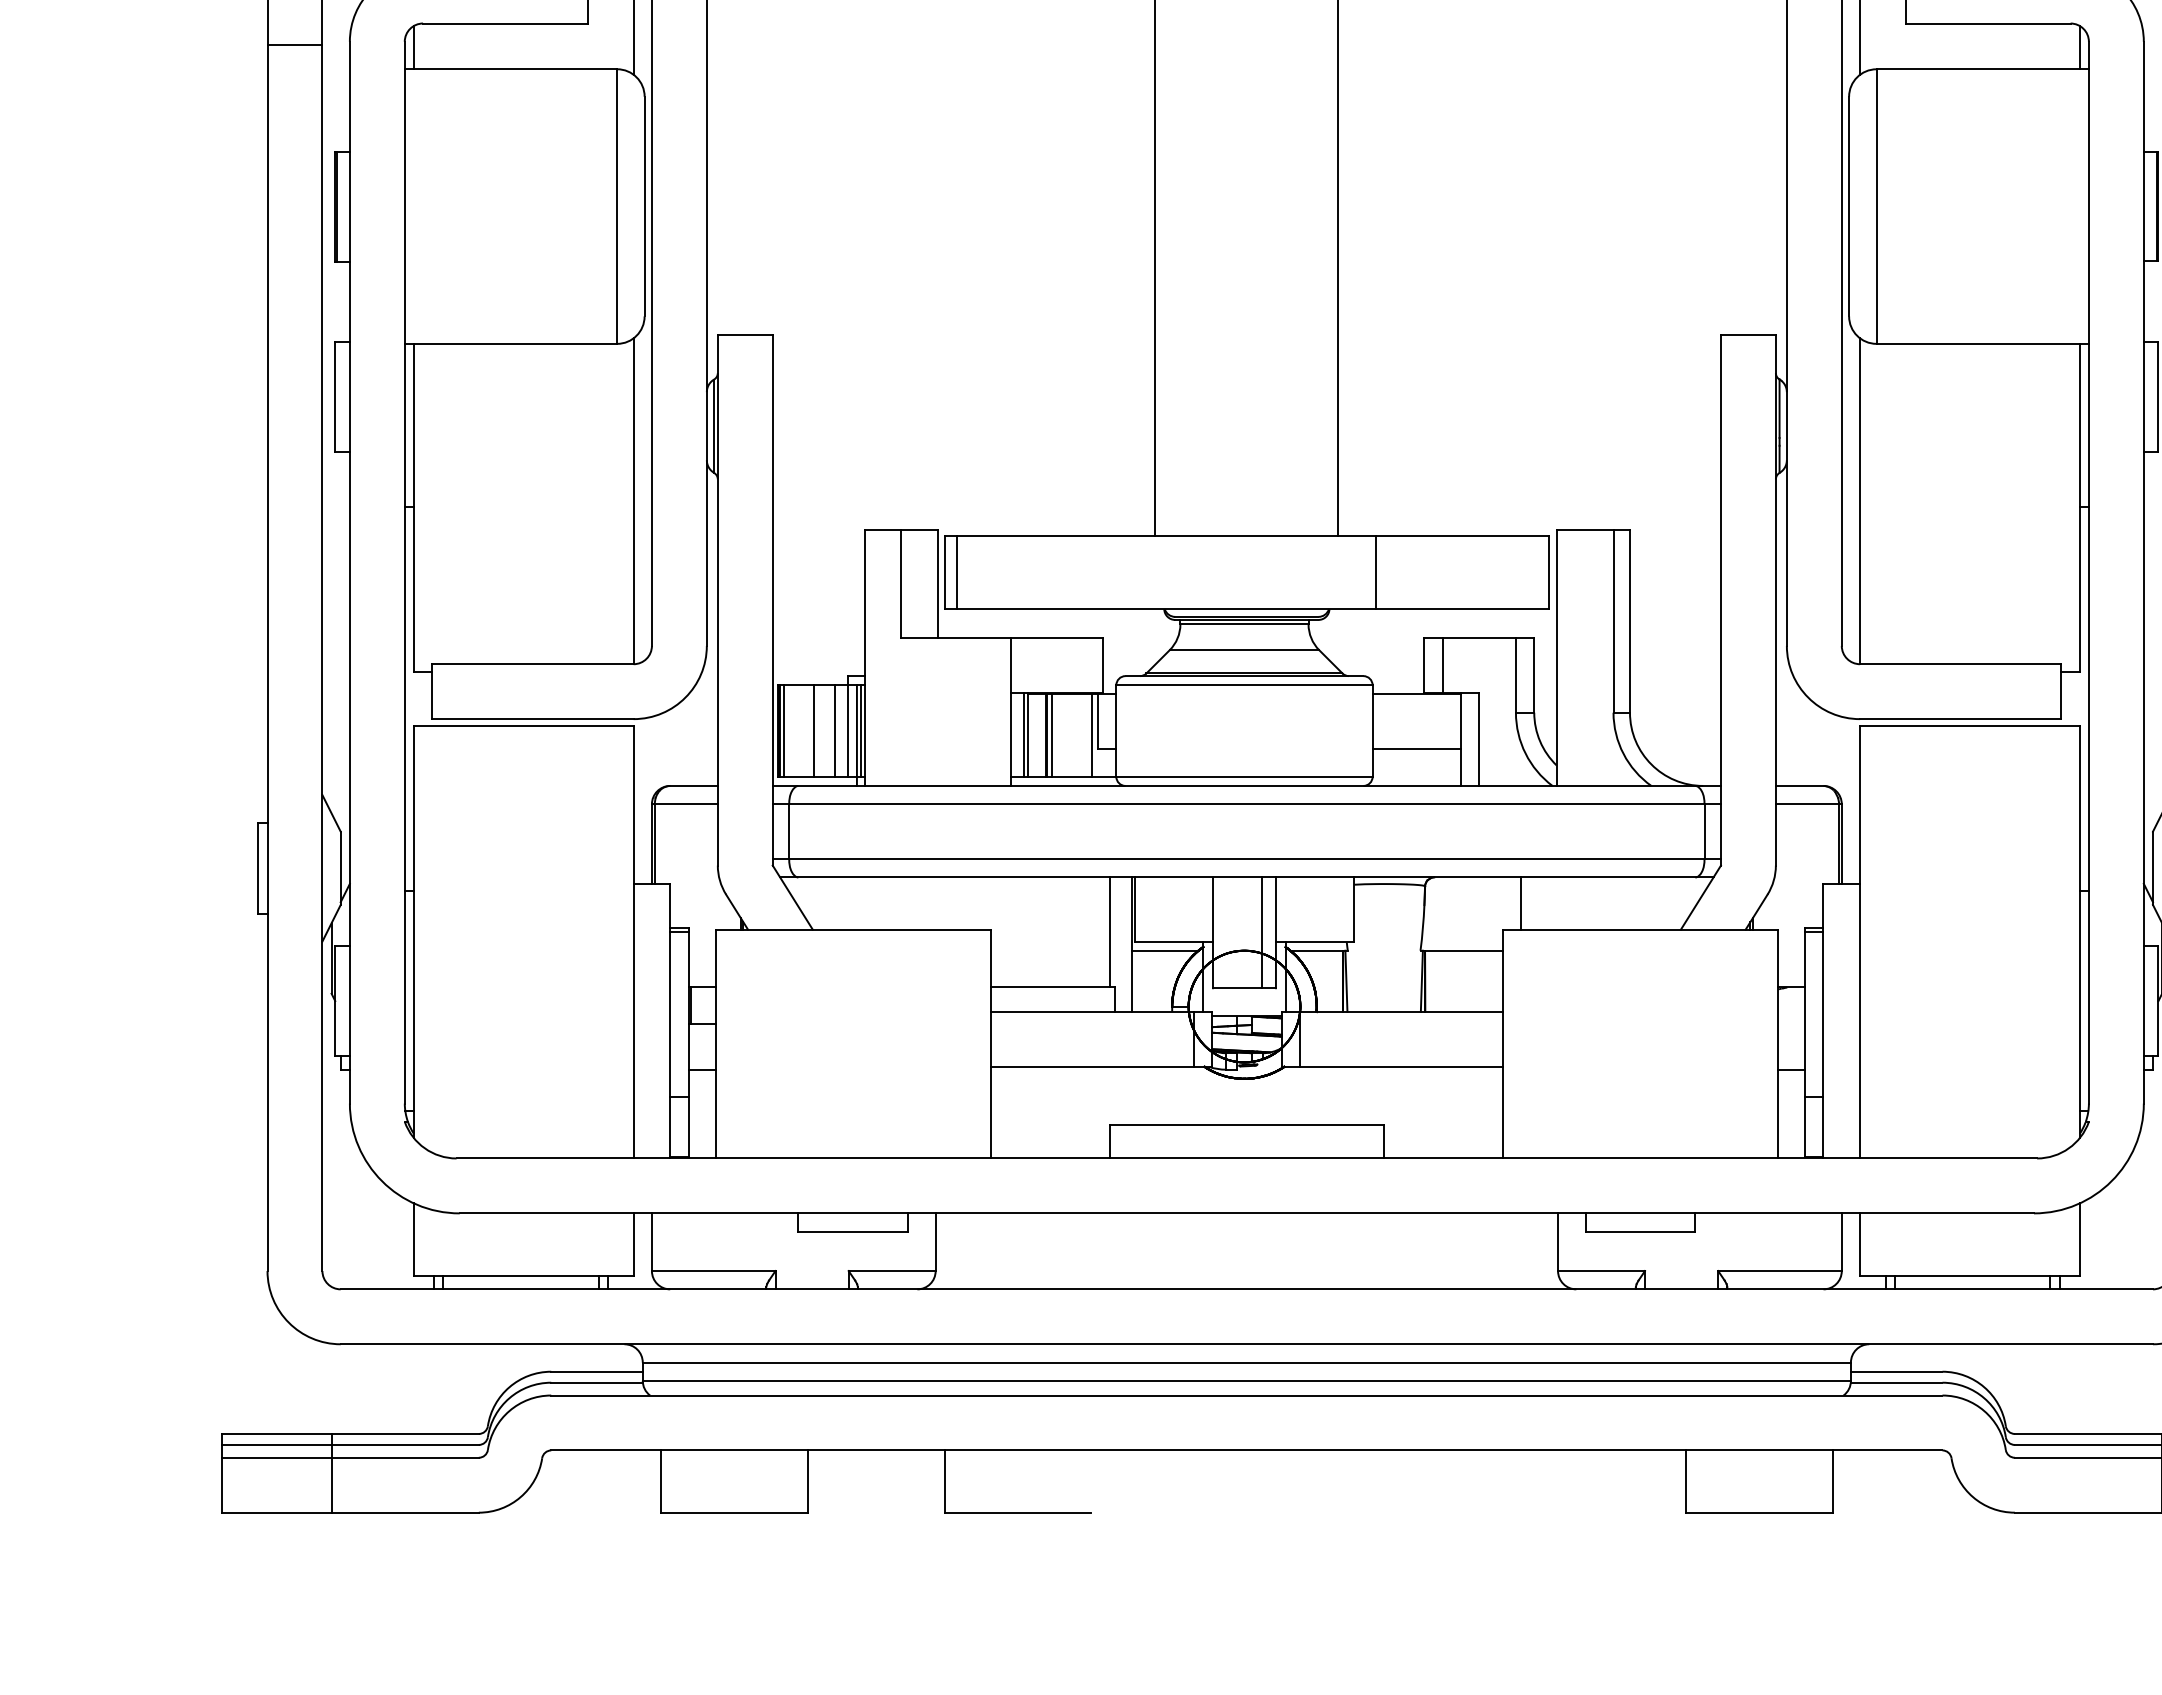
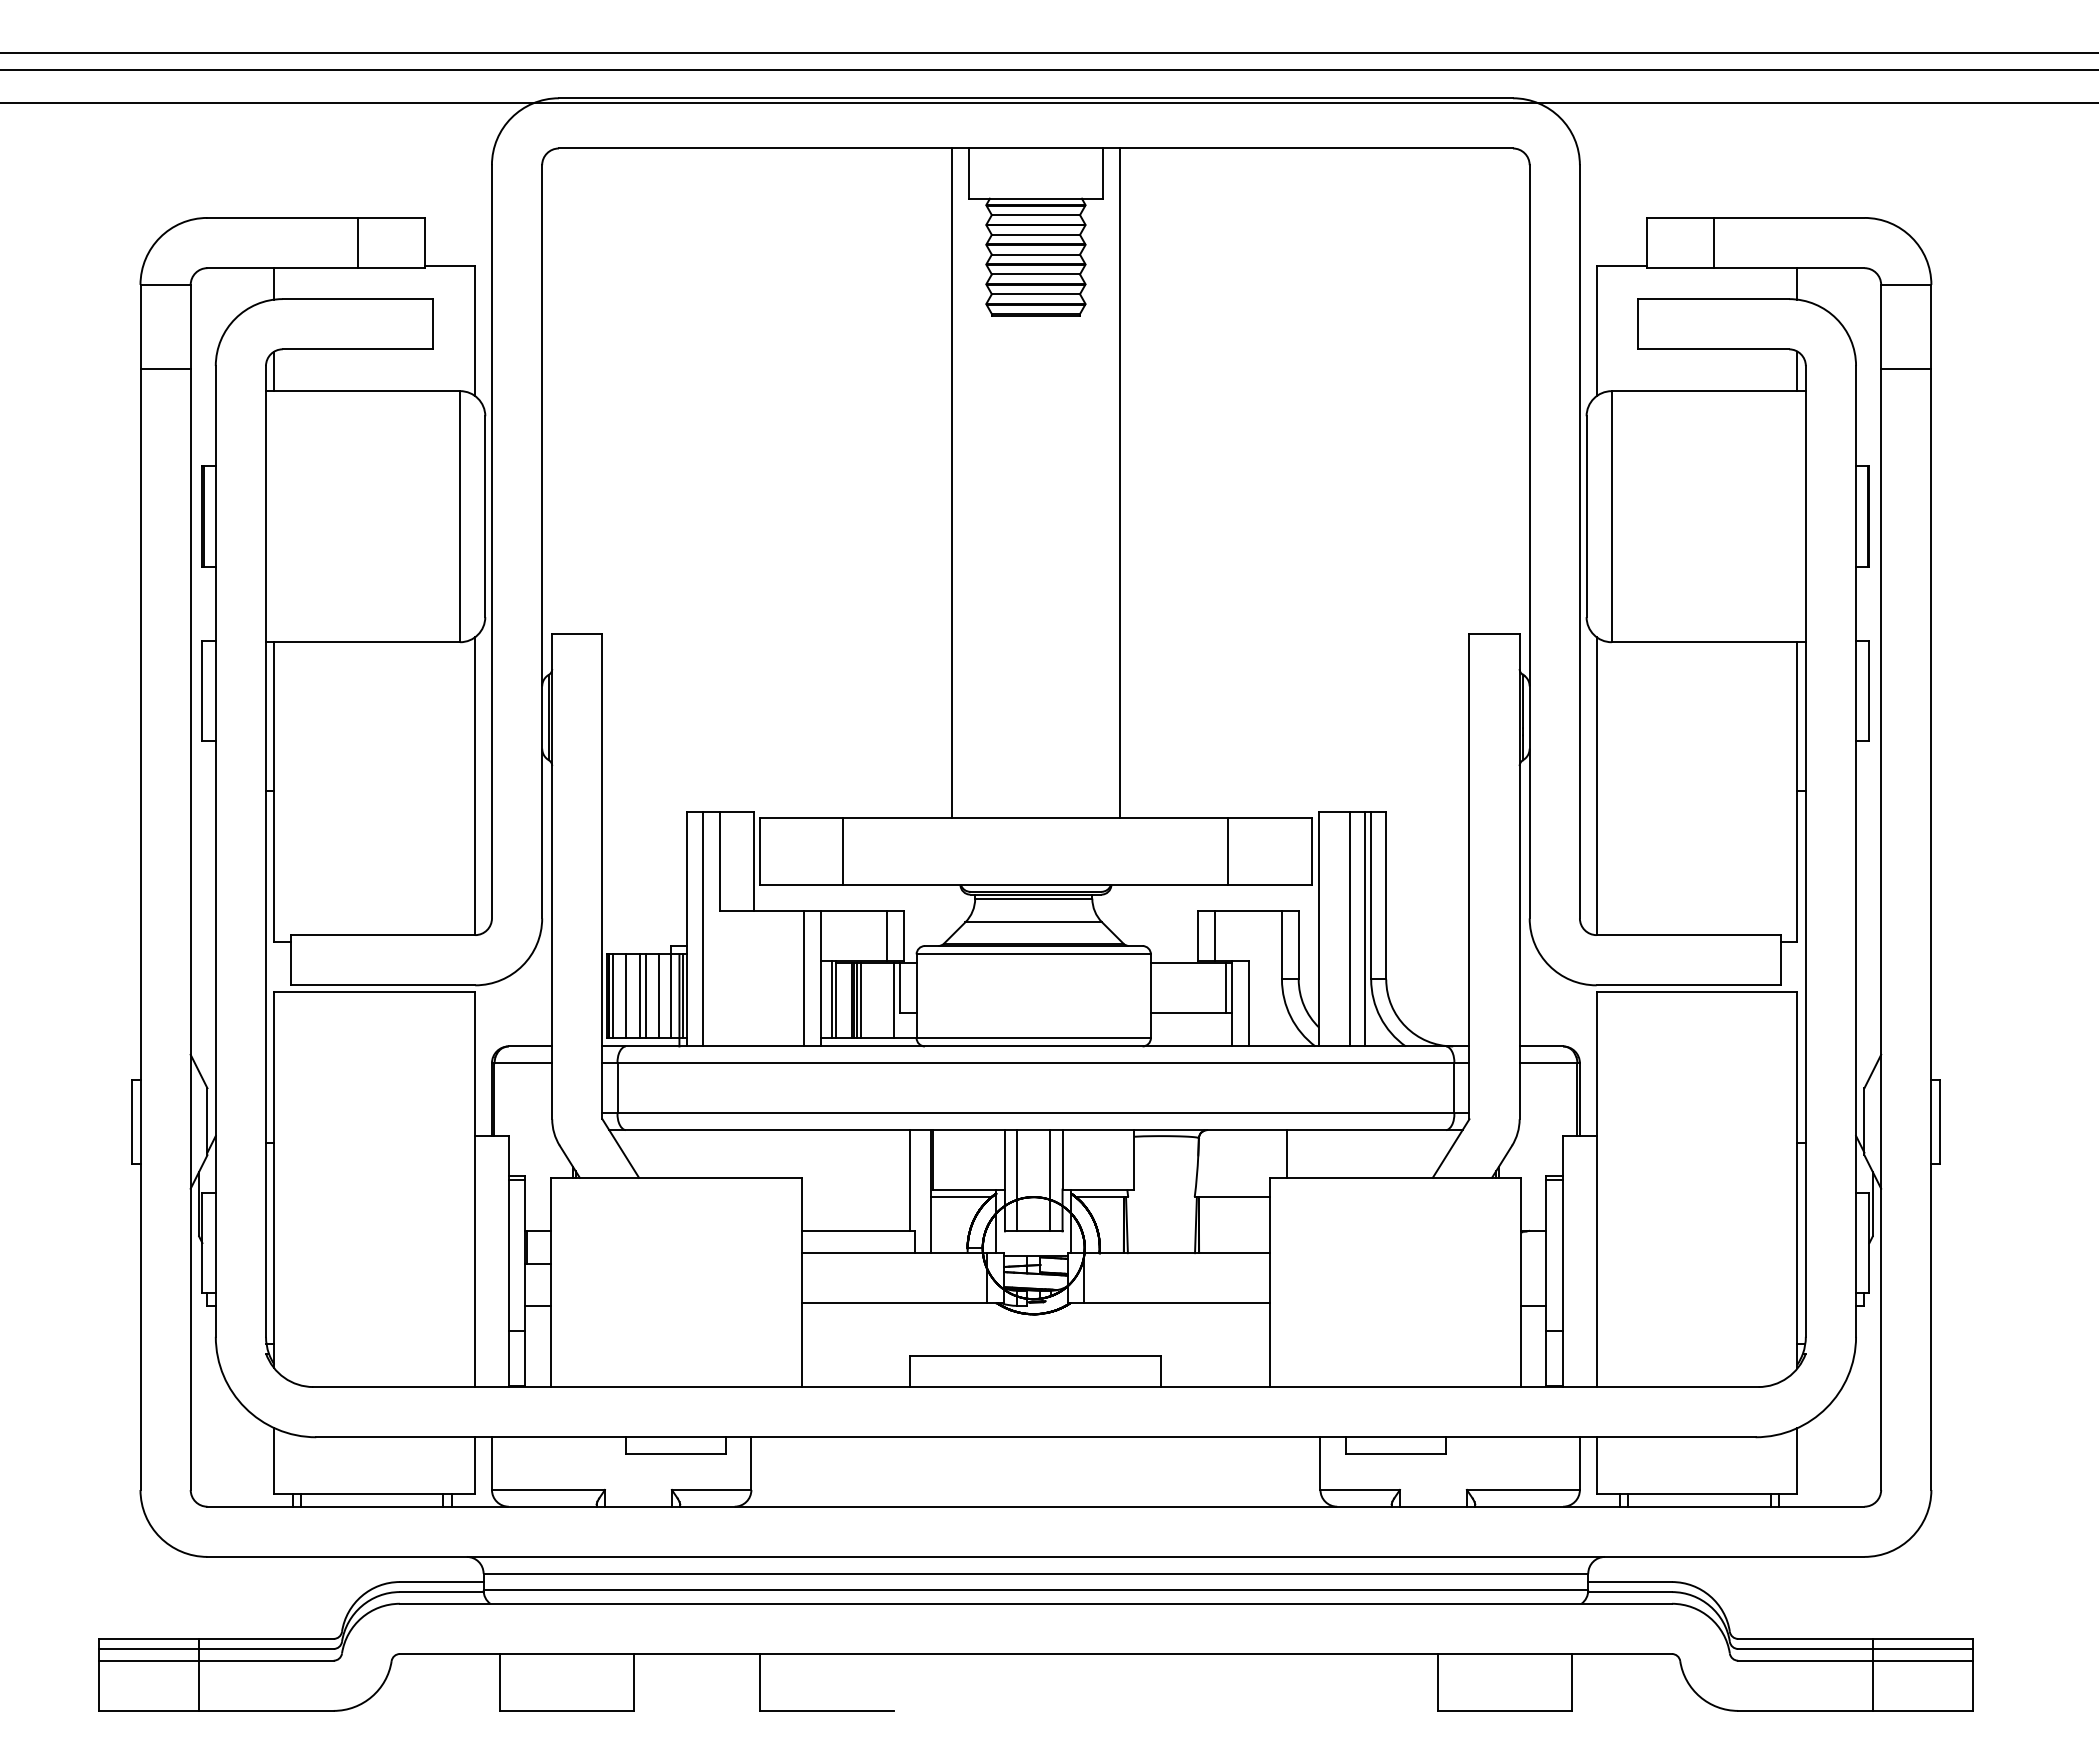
line: (956, 571) -> (843, 850), moved
line: (1376, 571) -> (1228, 850), moved
line: (883, 658) -> (703, 929), added
line: (1590, 658) -> (1350, 929), added
line: (1607, 658) -> (1365, 929), added
line: (1084, 664) -> (887, 935), added
line: (992, 711) -> (803, 978), added
line: (1454, 721) -> (1225, 987), added
line: (799, 731) -> (626, 996), added
line: (819, 731) -> (645, 996), added
line: (1054, 735) -> (860, 1000), added
line: (1226, 932) -> (1017, 1180), added

